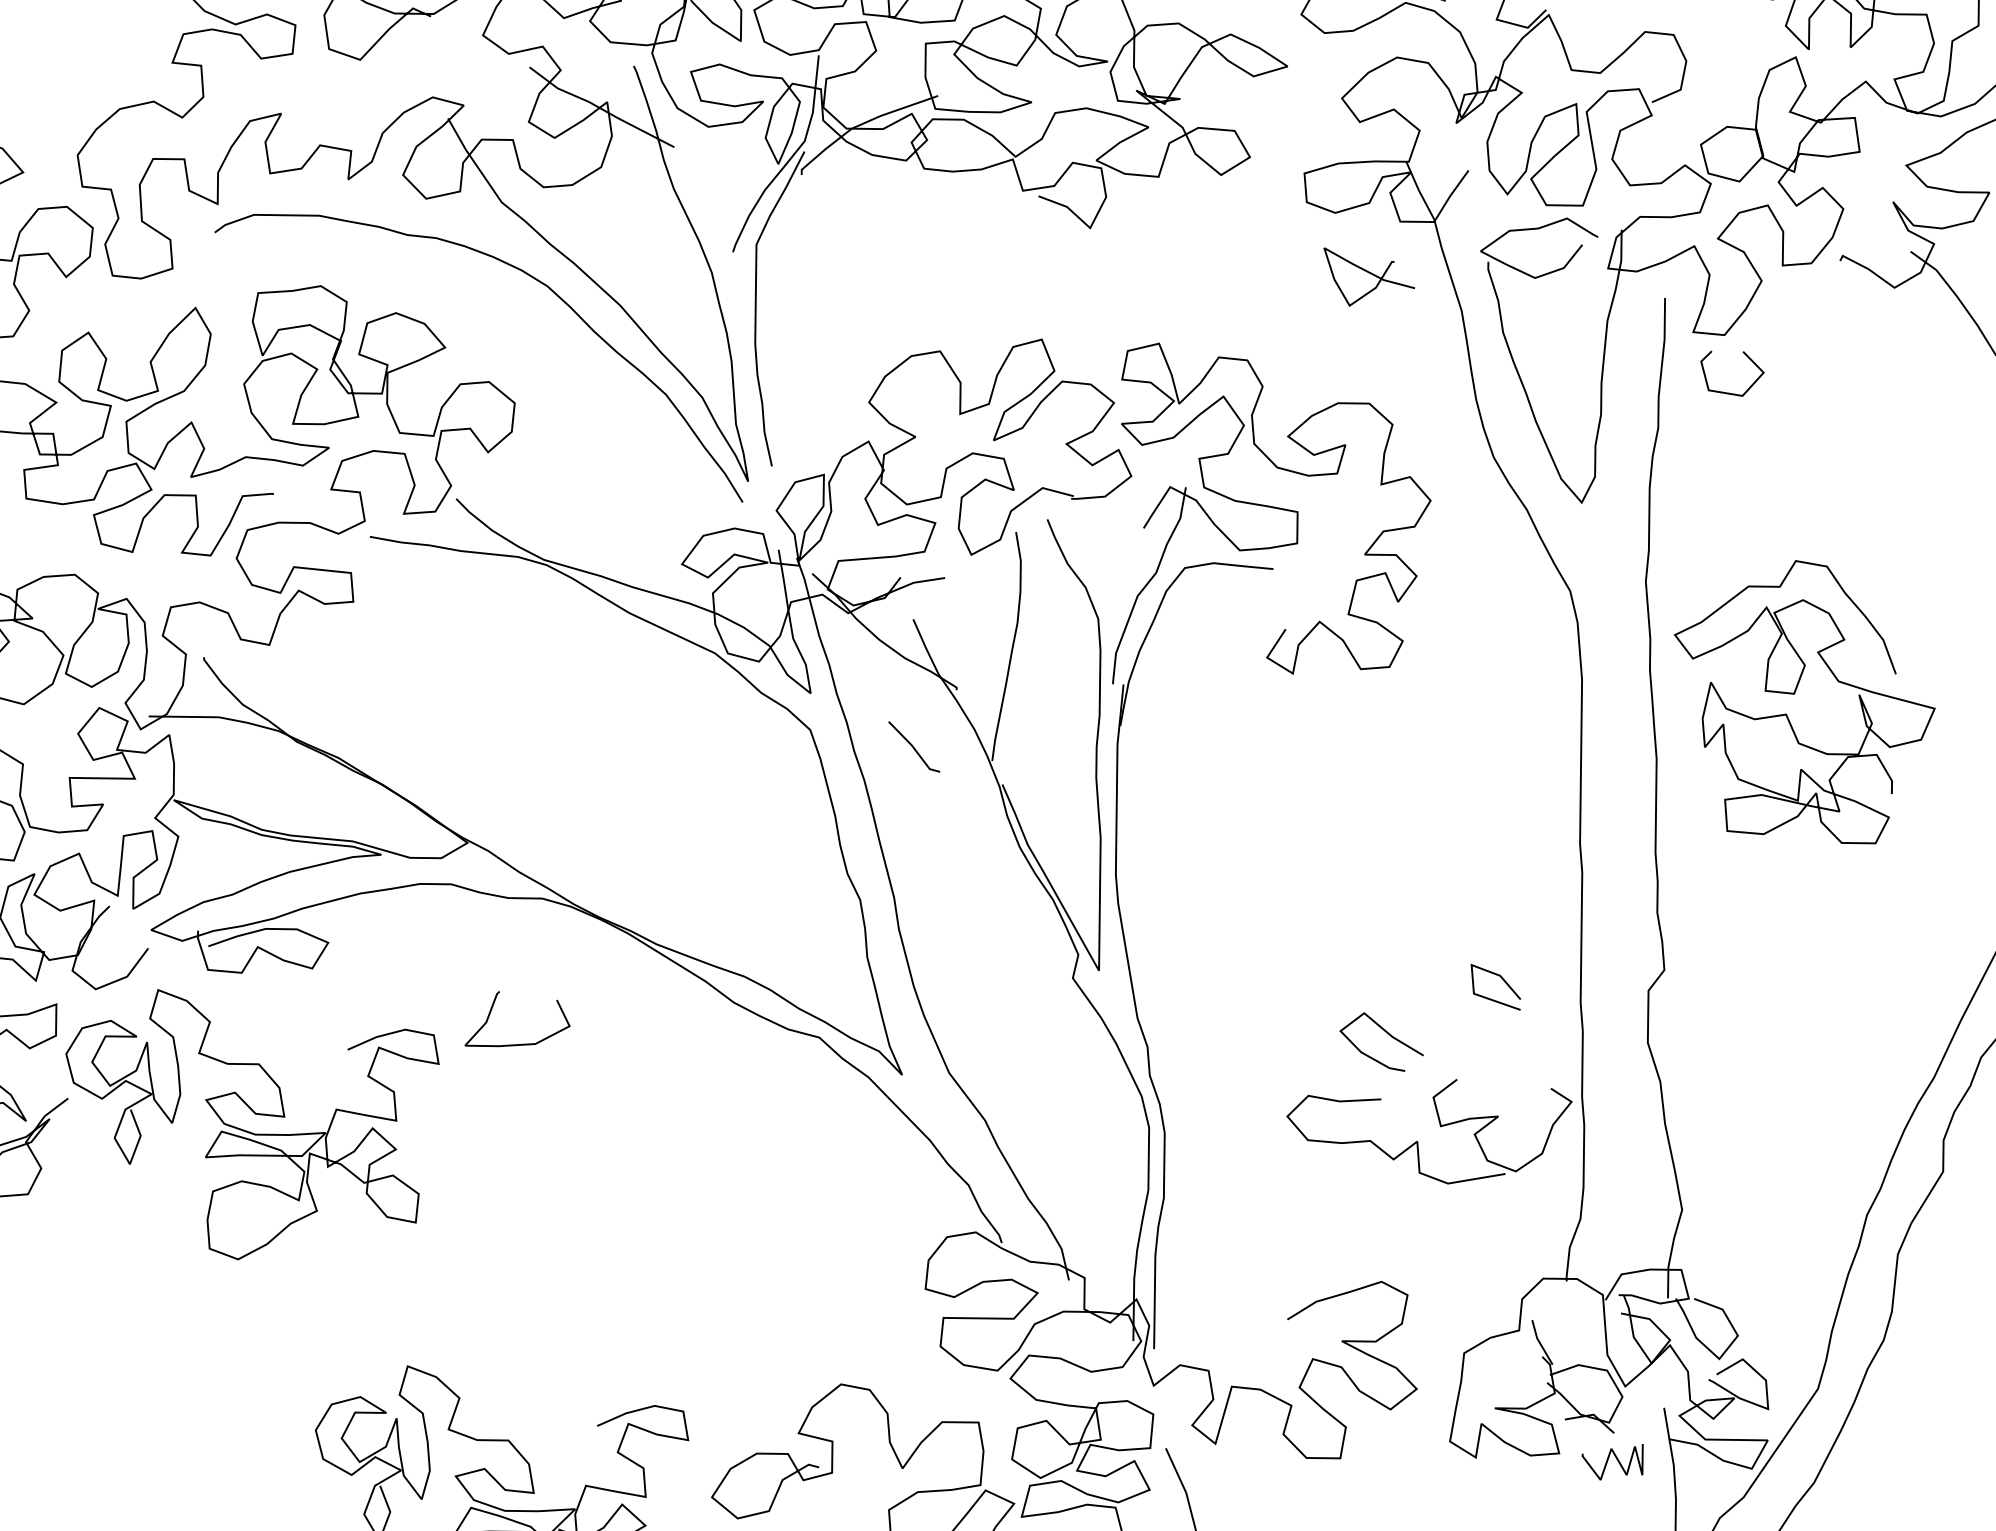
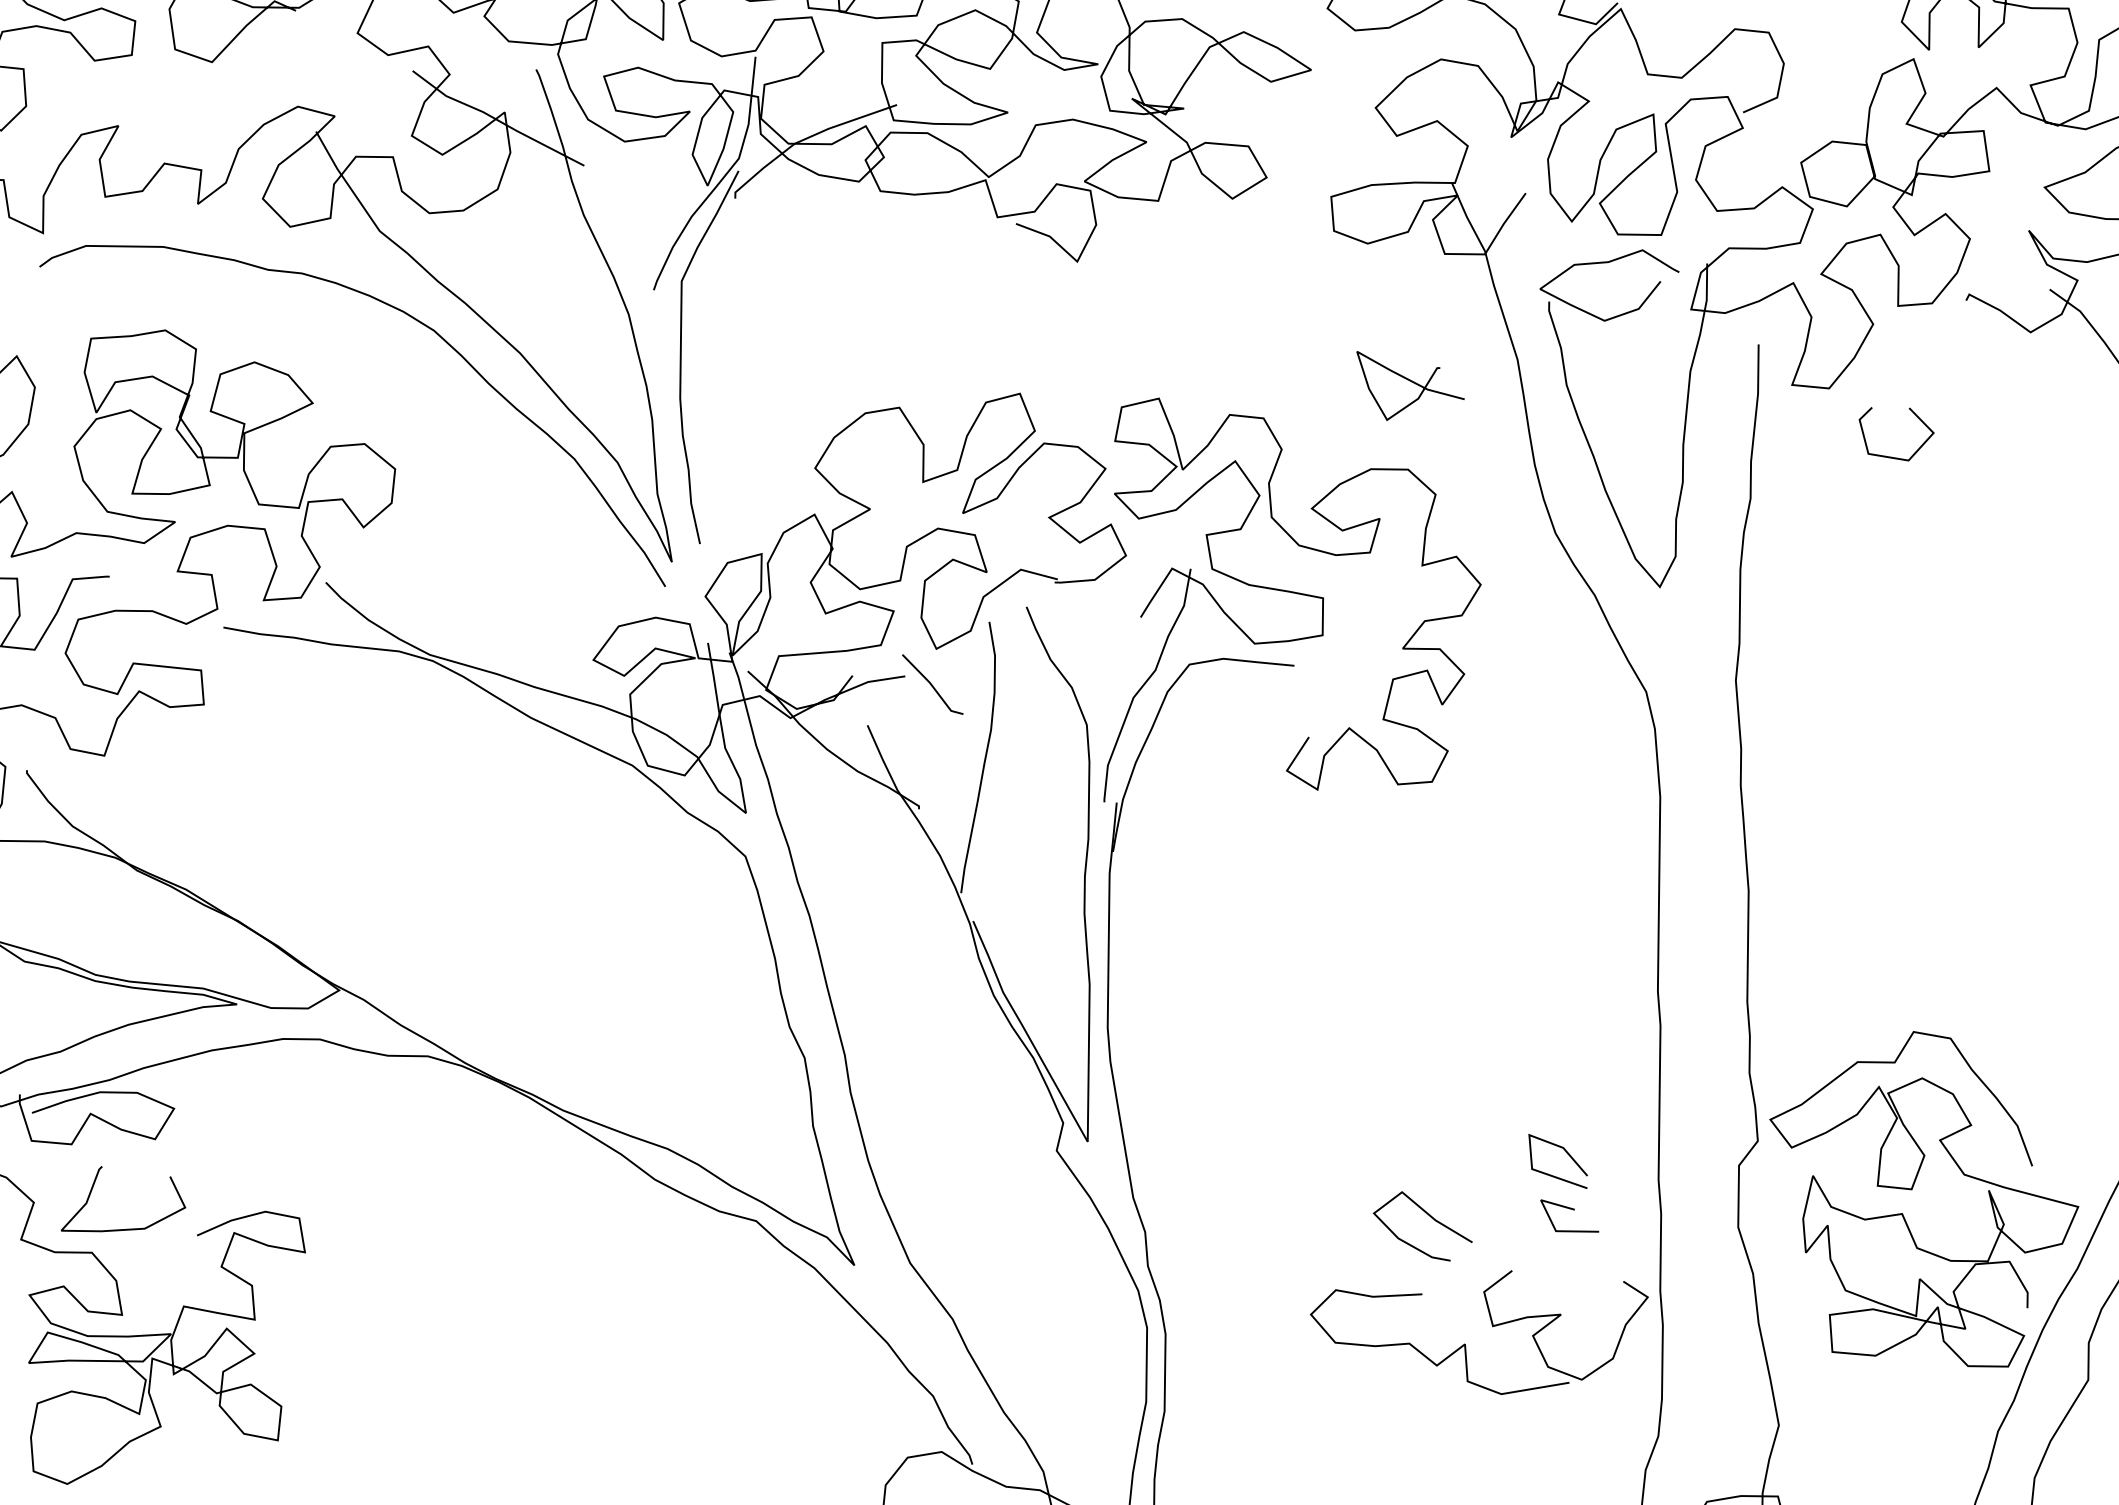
part: (1369, 276) -> (1410, 385), moved
part: (1729, 392) -> (1893, 456), moved
part: (1795, 693) -> (1913, 1188), moved
part: (914, 746) -> (933, 684), moved
part: (1505, 1033) -> (1569, 1216), added
part: (522, 1043) -> (129, 1228), moved

